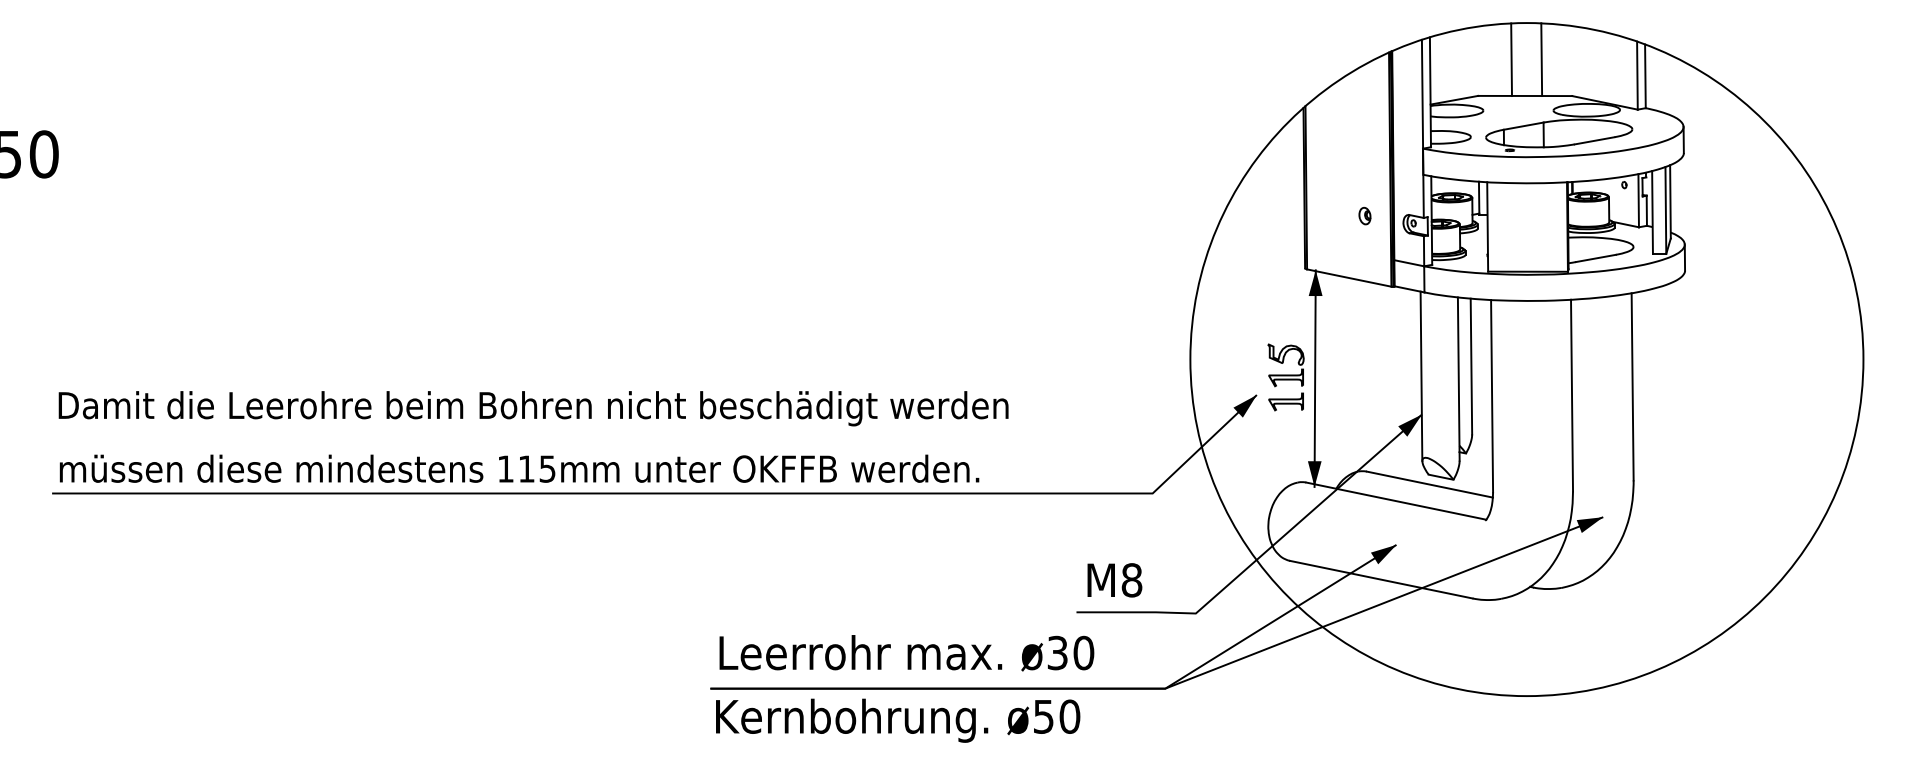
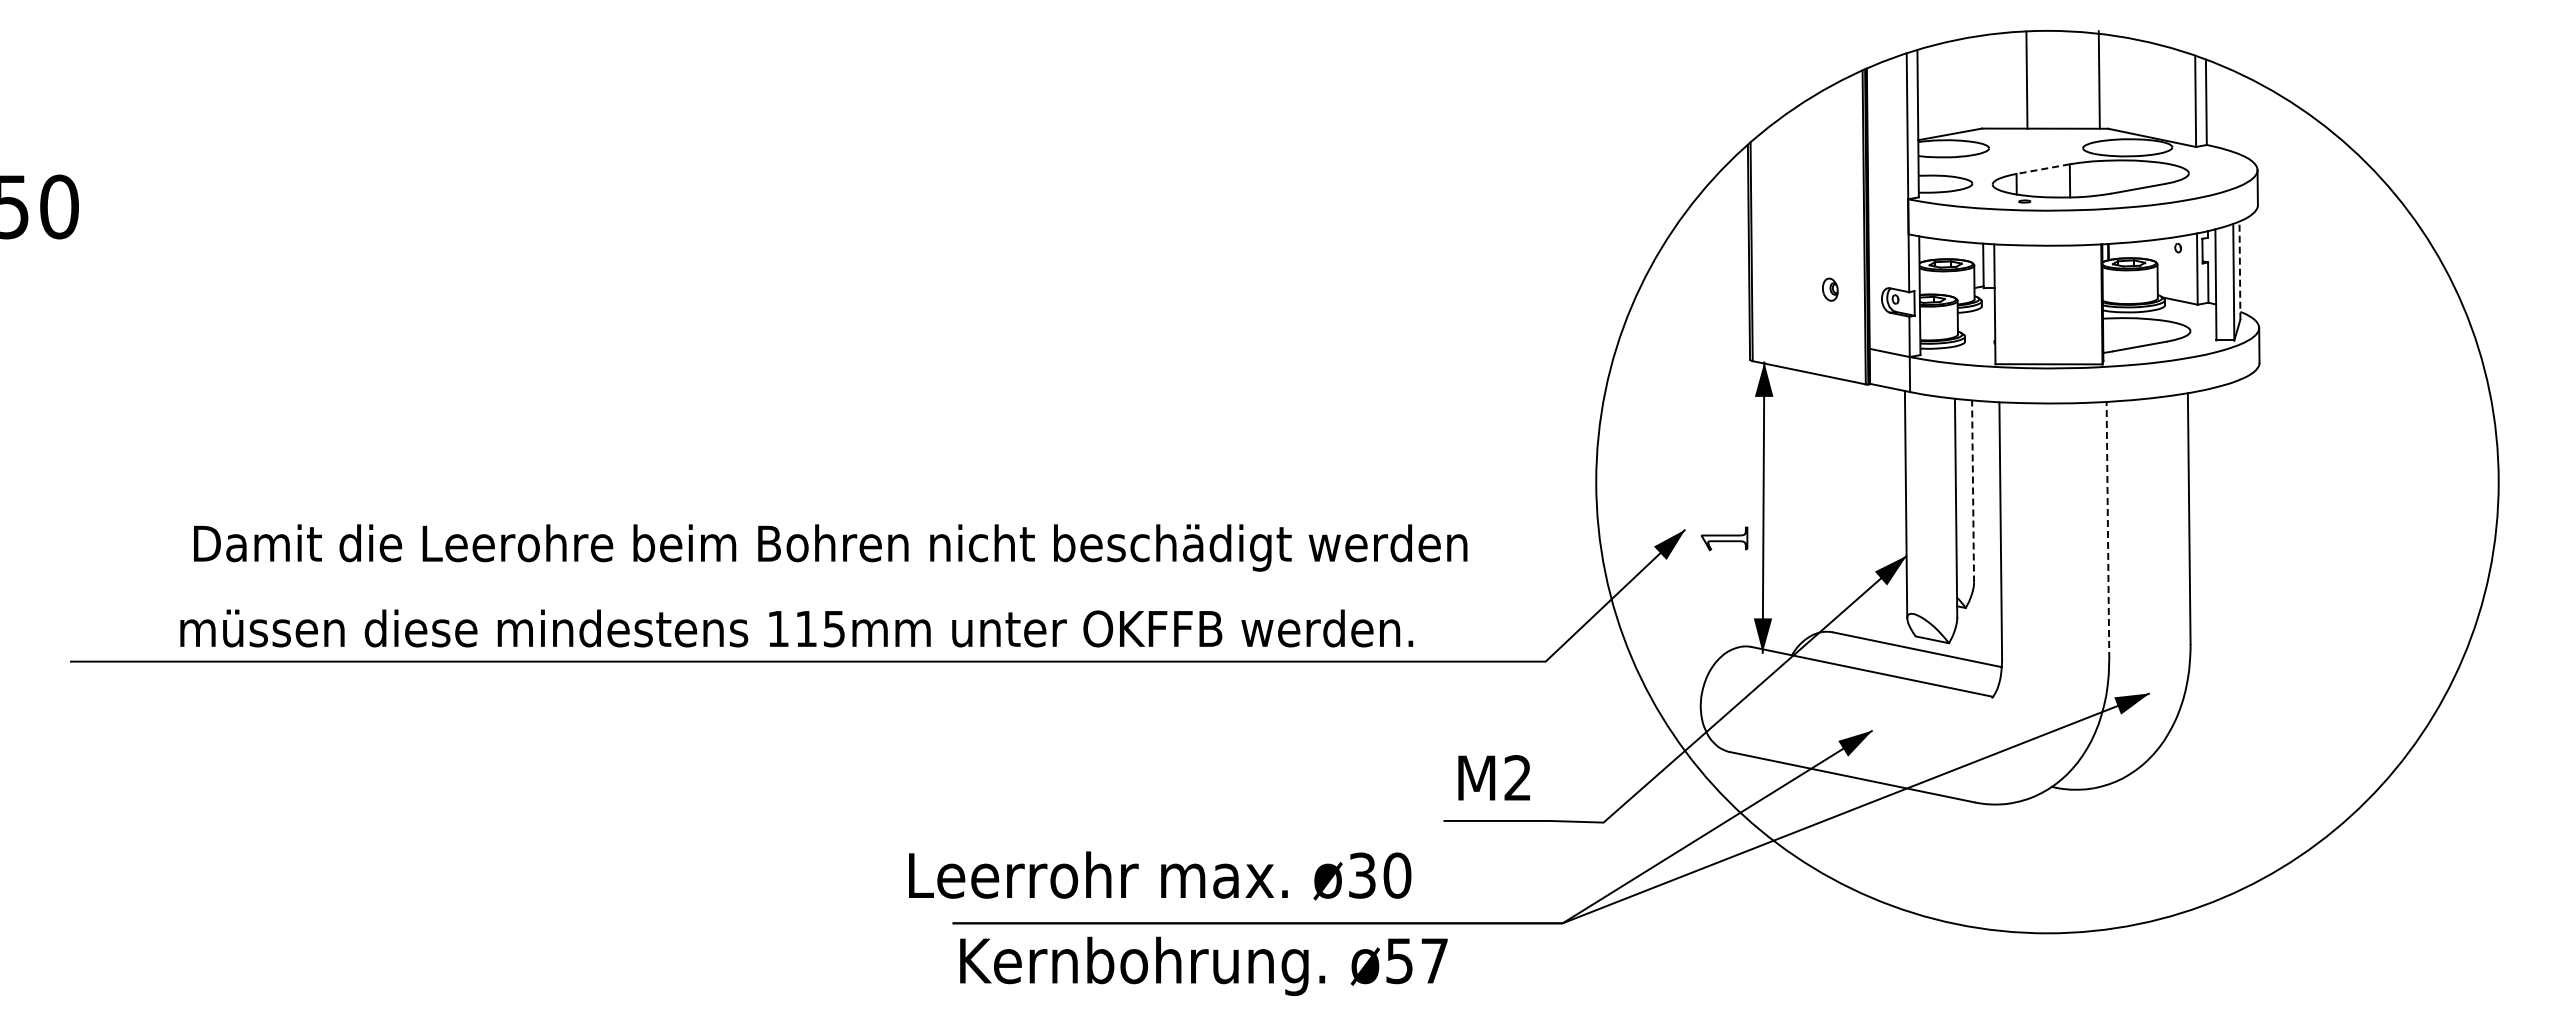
line: (1541, 59) -> (2098, 79), moved
line: (1523, 126) -> (2042, 169), solid -> dashed
line: (1670, 201) -> (2239, 270), solid -> dashed
part: (1286, 365) -> (1724, 489), removed
line: (1471, 365) -> (1973, 490), solid -> dashed
line: (1571, 395) -> (2107, 530), solid -> dashed
text: (533, 408) -> (830, 547), moved
text: (519, 468) -> (796, 628), moved
text: (1131, 580) -> (1517, 778), M8 -> M2
text: (907, 652) -> (1160, 875), moved
text: (1069, 717) -> (1434, 961), ø50 -> ø57

